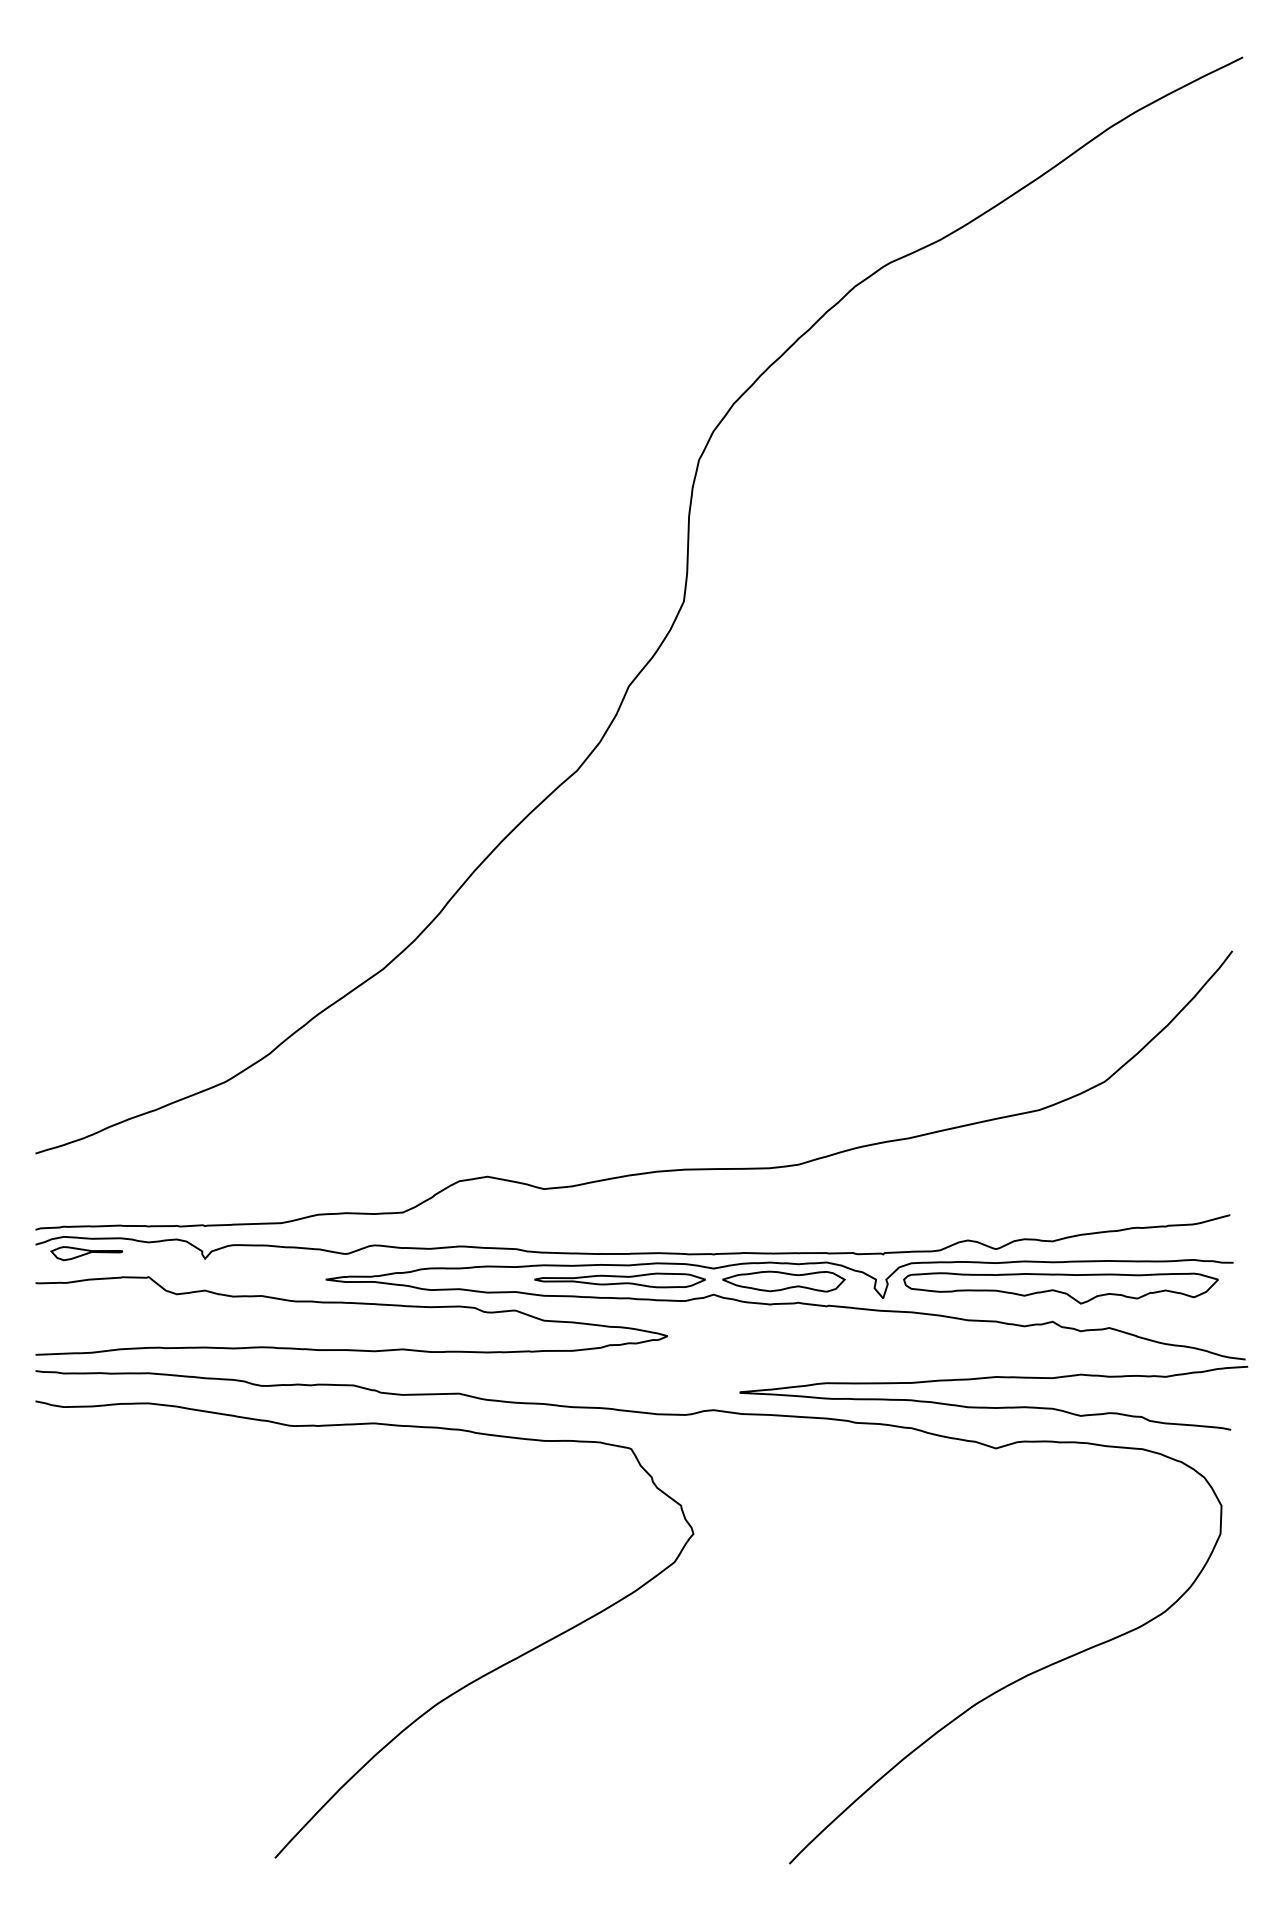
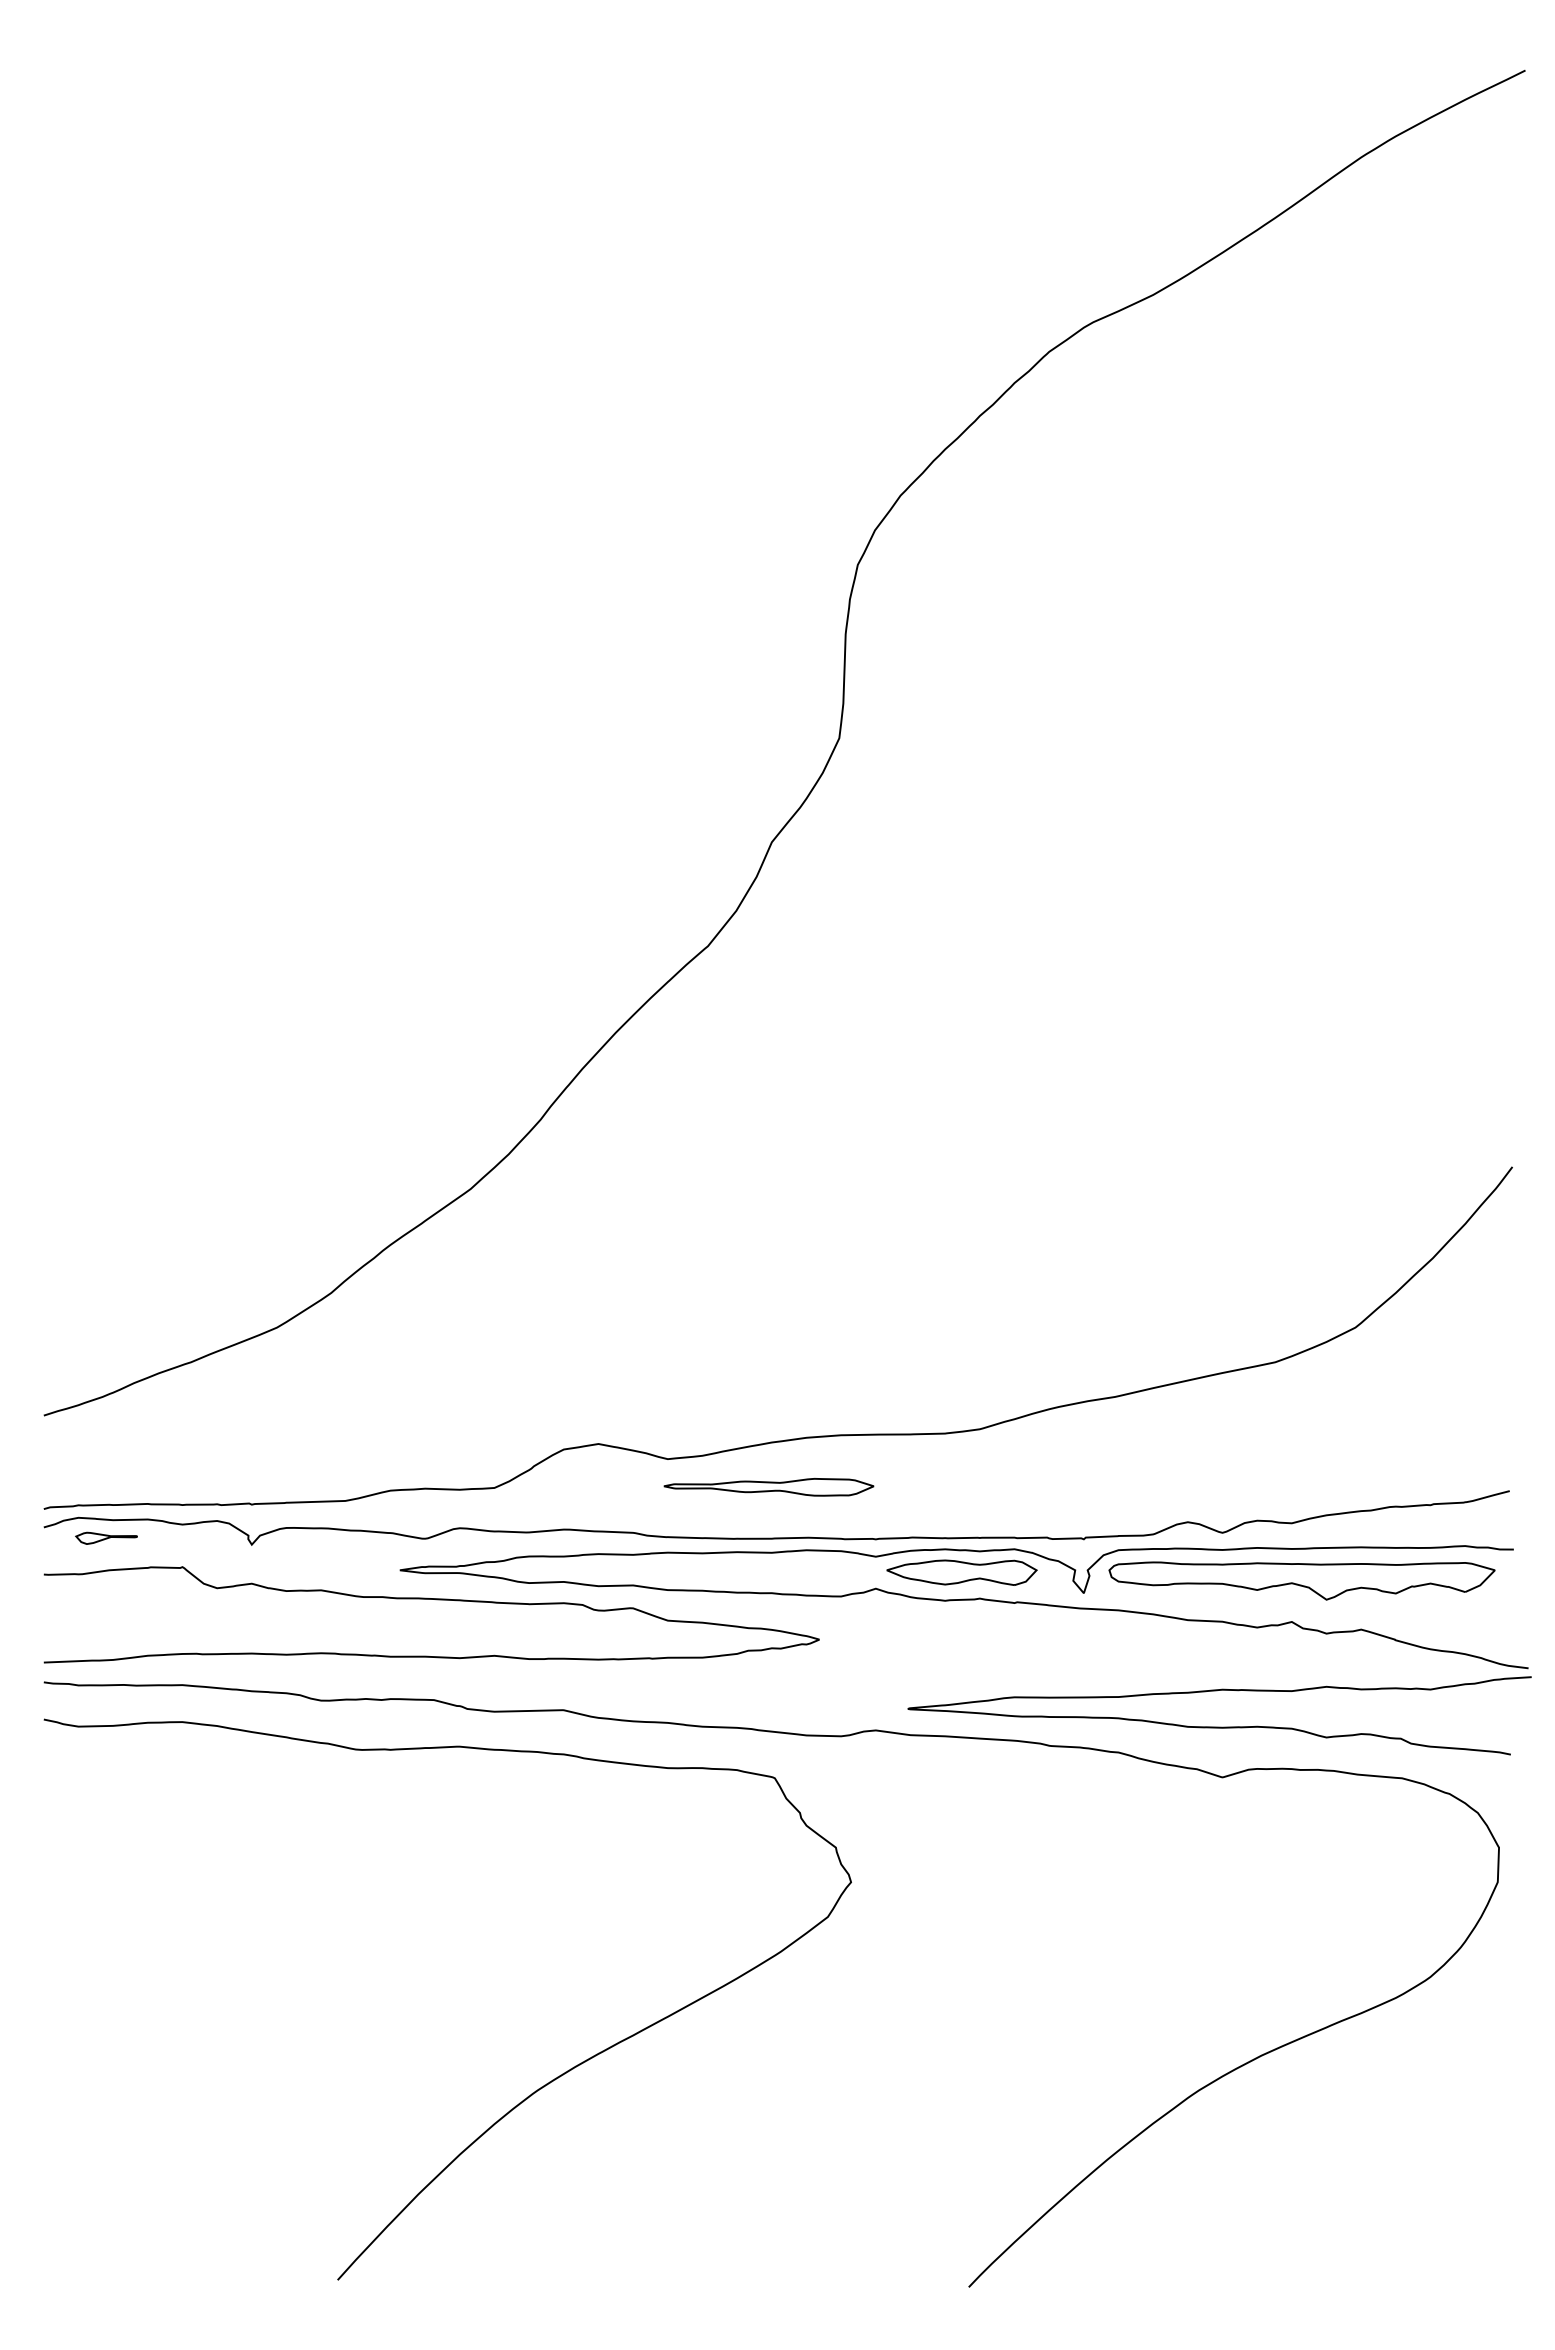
part: (86, 1253) -> (106, 1538), size x0.7
part: (619, 1280) -> (768, 1487), moved

